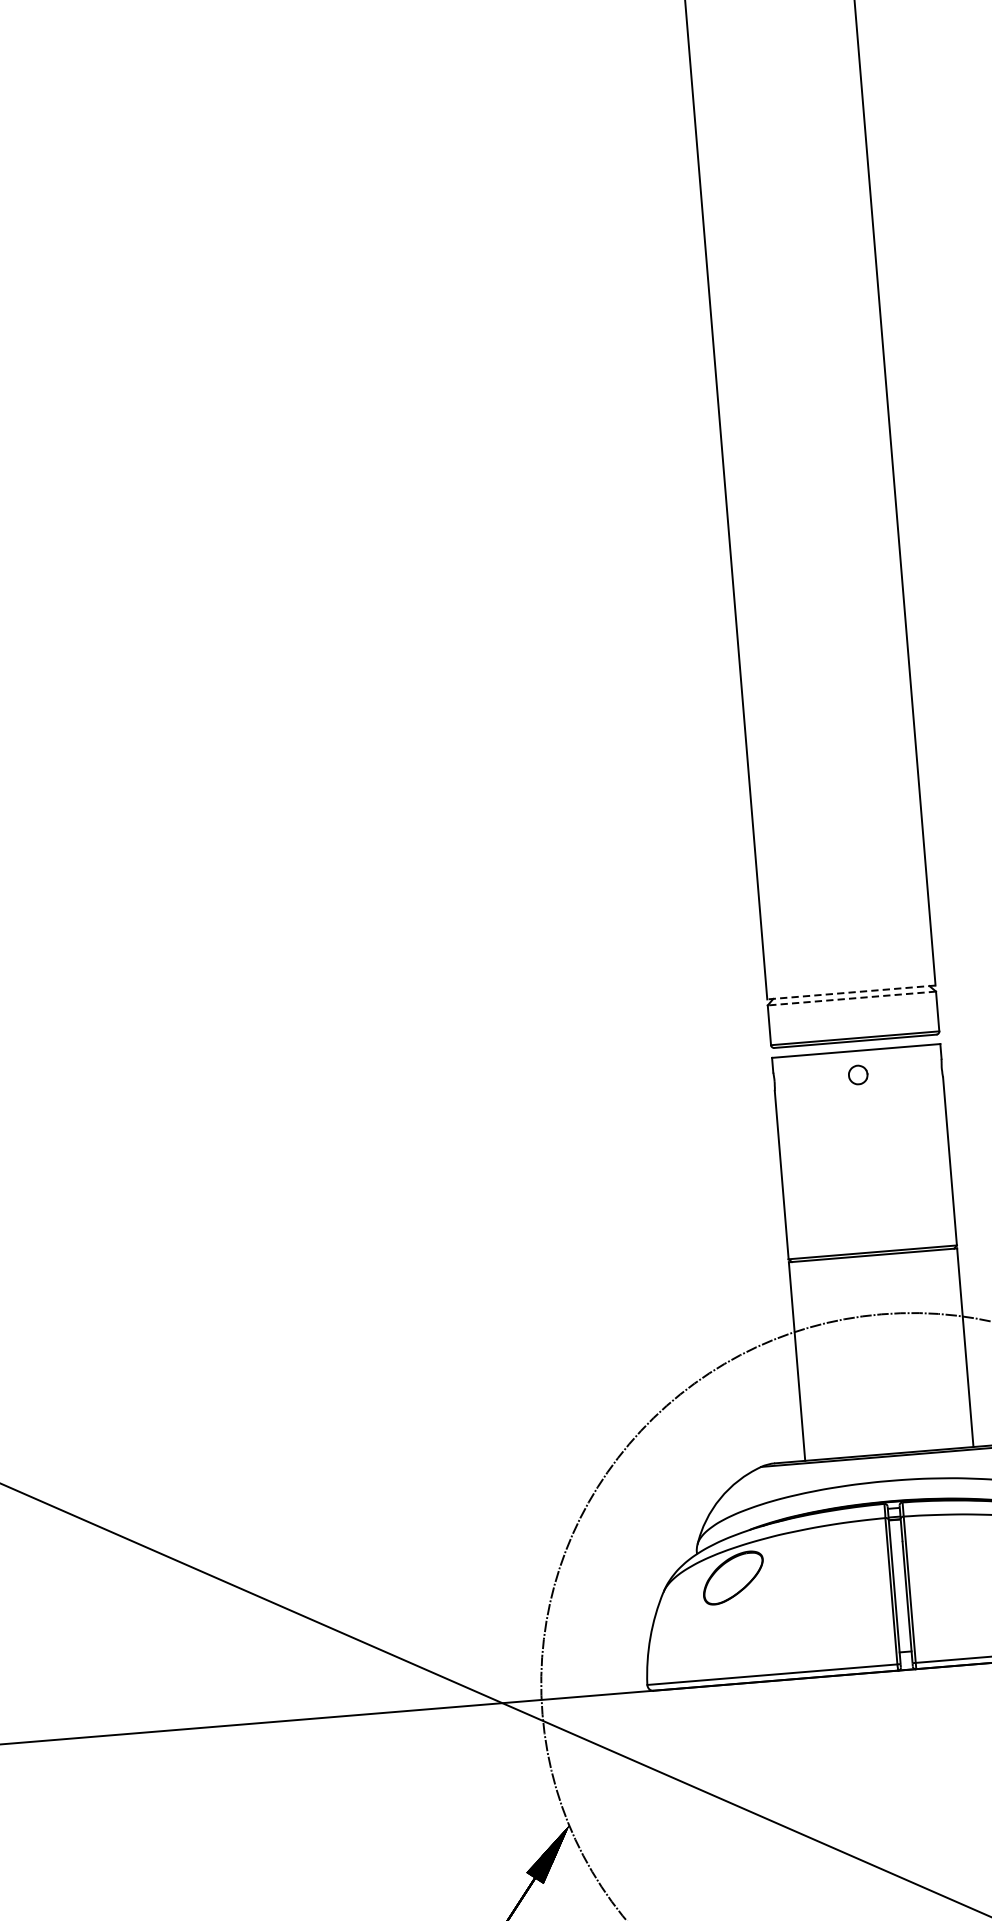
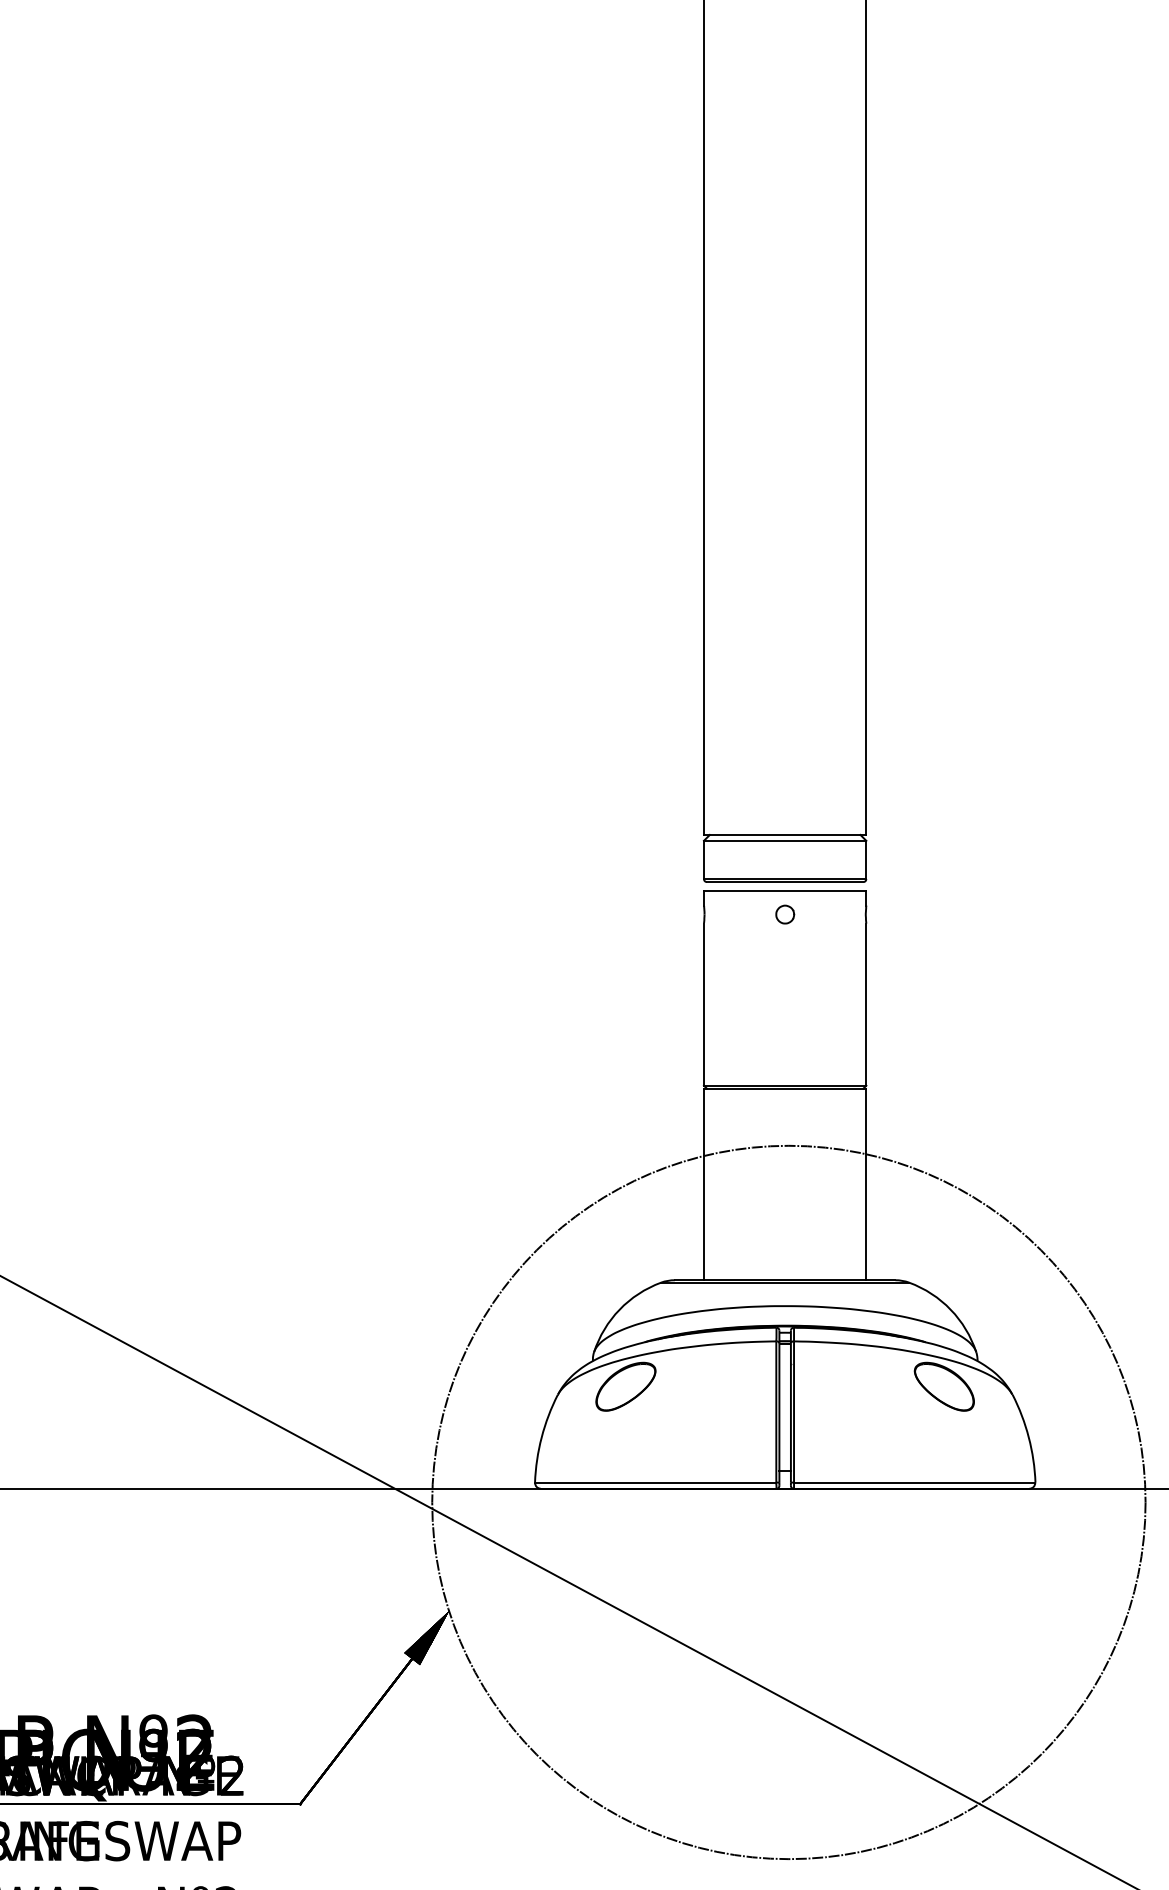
line: (850, 992) -> (784, 834), dashed -> solid
line: (851, 998) -> (784, 840), dashed -> solid

